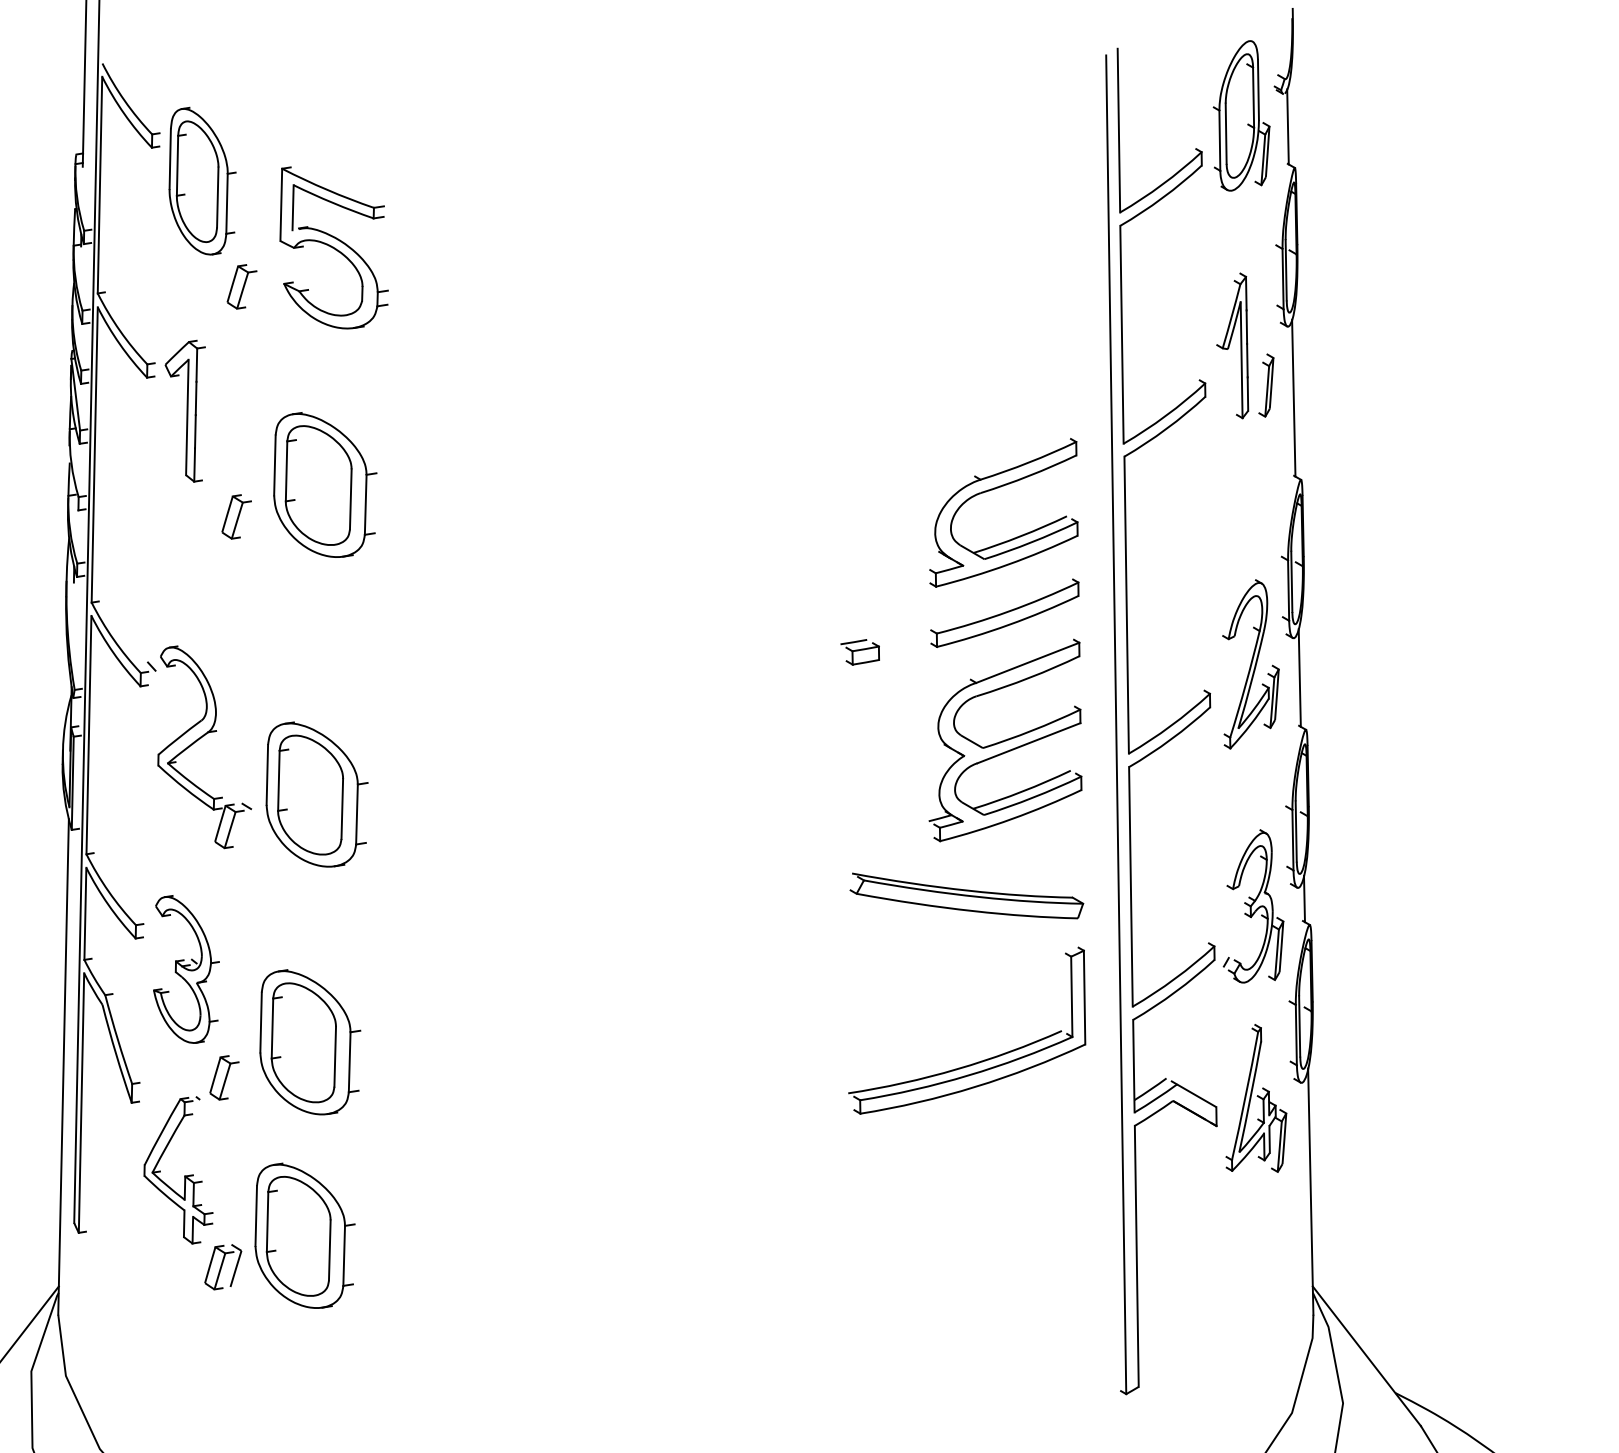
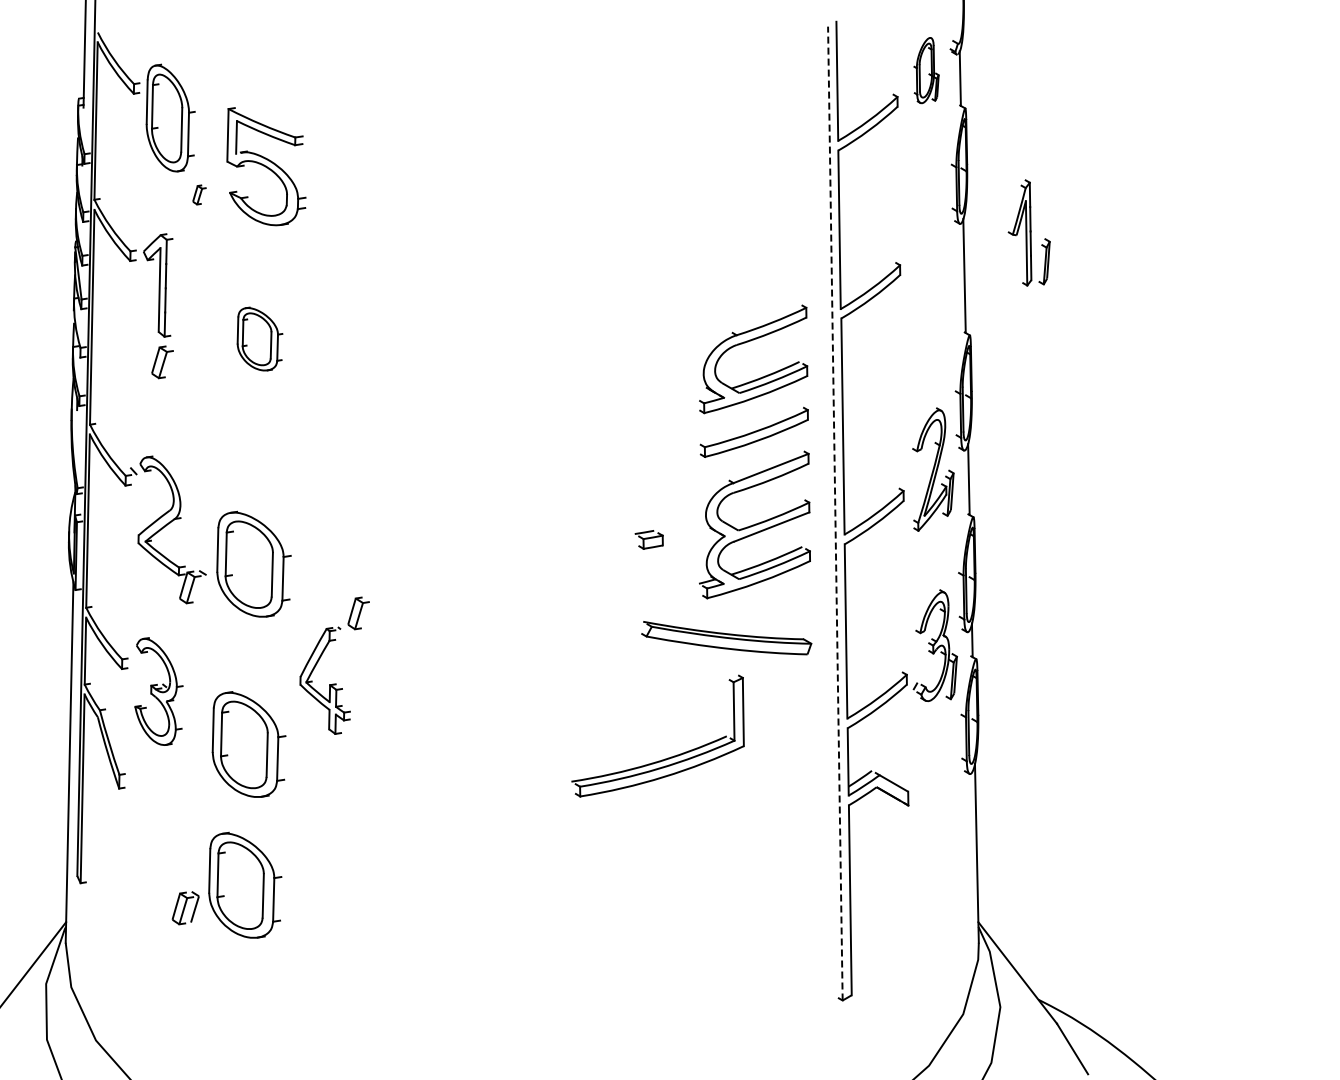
part: (1241, 115) -> (926, 70), size x0.6
part: (242, 286) -> (199, 194), size x0.6
part: (1244, 345) -> (1028, 232), moved
part: (324, 484) -> (259, 338), size x0.6
part: (236, 517) -> (162, 362), moved
part: (859, 651) -> (648, 539), moved
line: (1116, 724) -> (835, 513), solid -> dashed
part: (977, 1061) -> (665, 758), moved
part: (1256, 1097) -> (937, 784), removed
part: (174, 1135) -> (322, 655), moved

